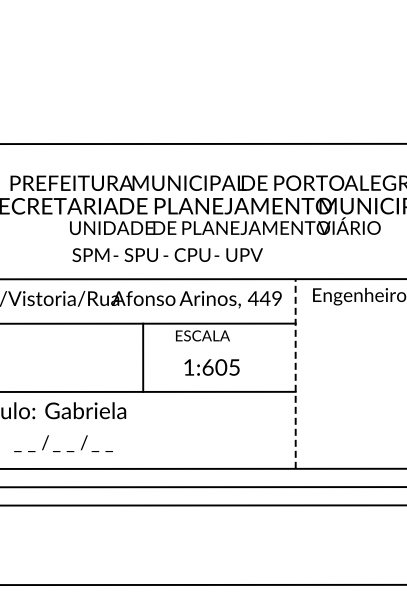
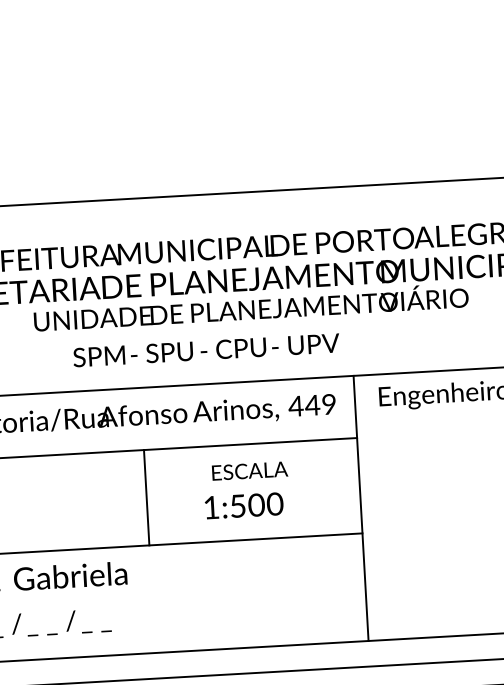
text: (167, 254) -> (206, 349), moved
text: (202, 335) -> (249, 470), moved
text: (221, 367) -> (256, 505), 1:605 -> 1:500
line: (295, 374) -> (360, 509), dashed -> solid

